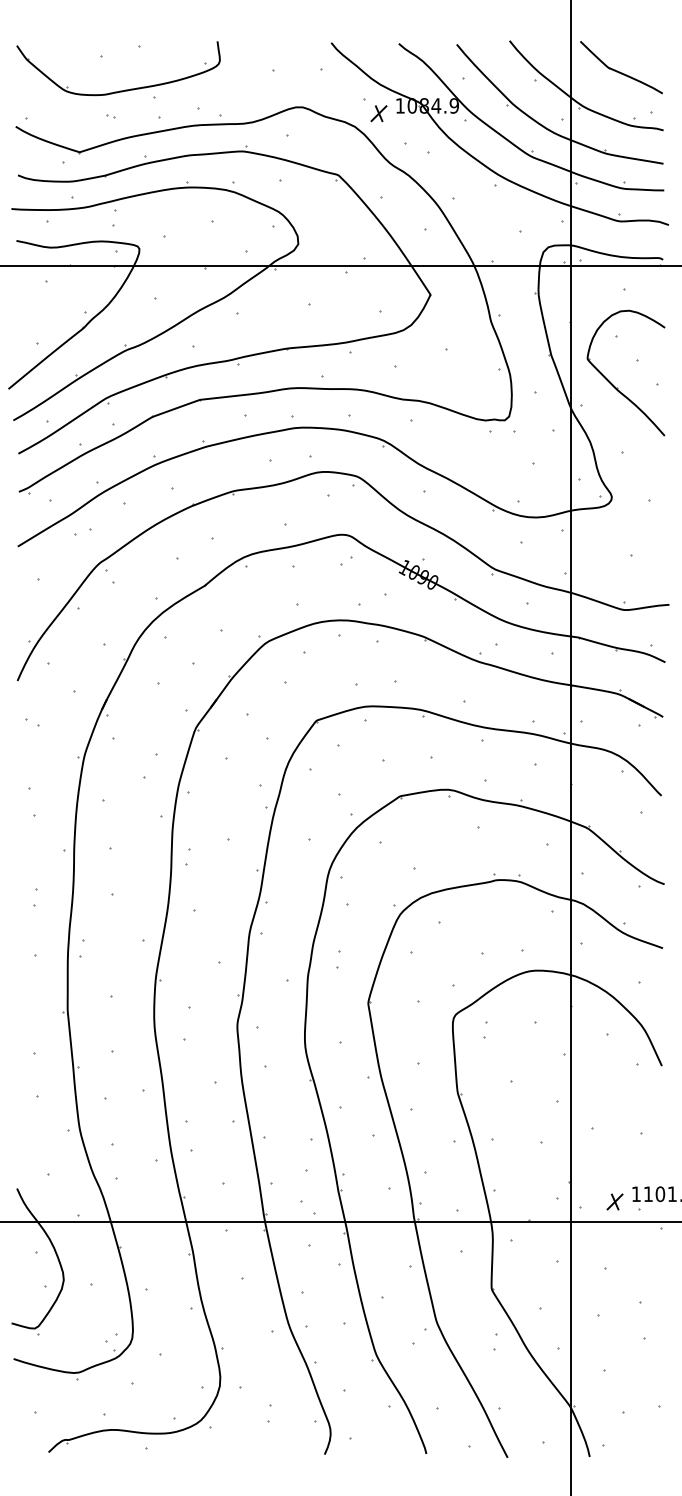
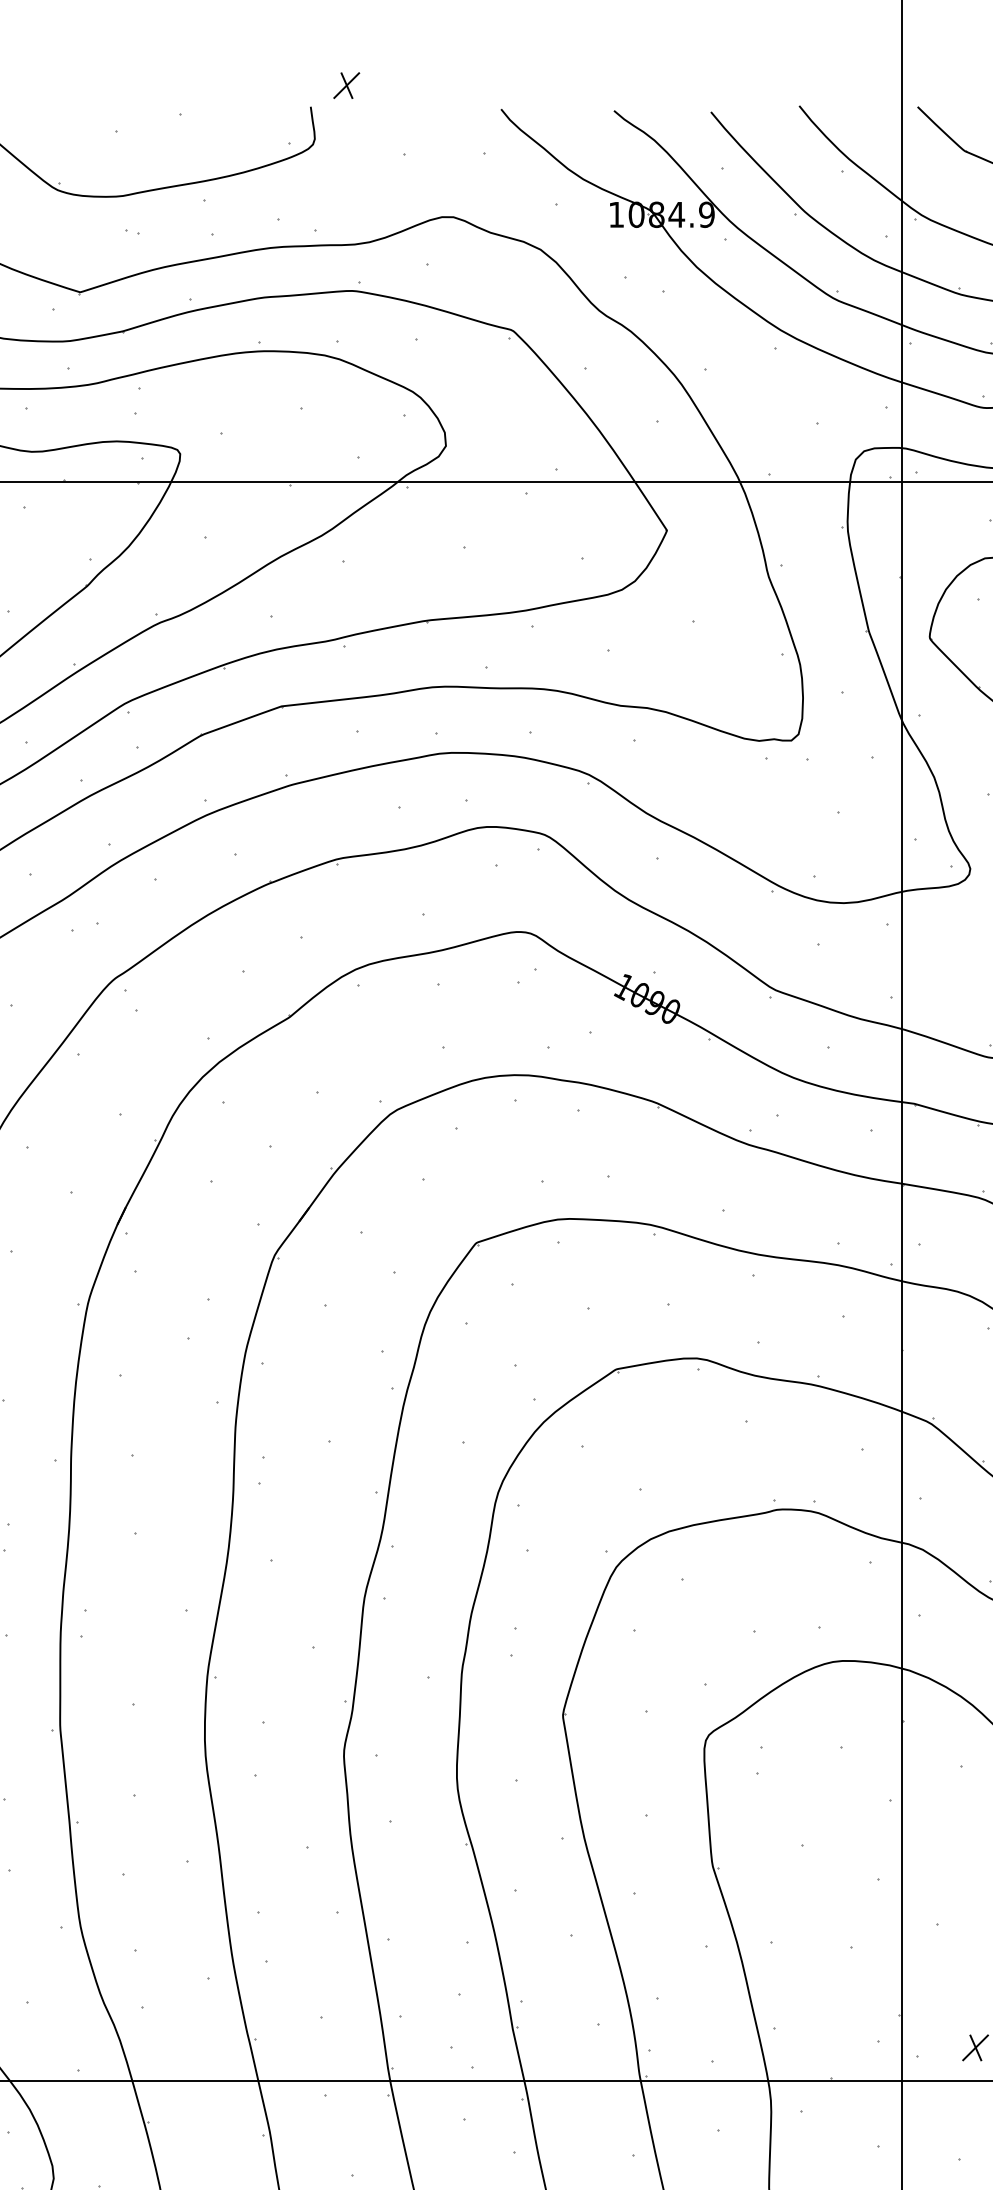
part: (378, 113) -> (345, 85), moved

